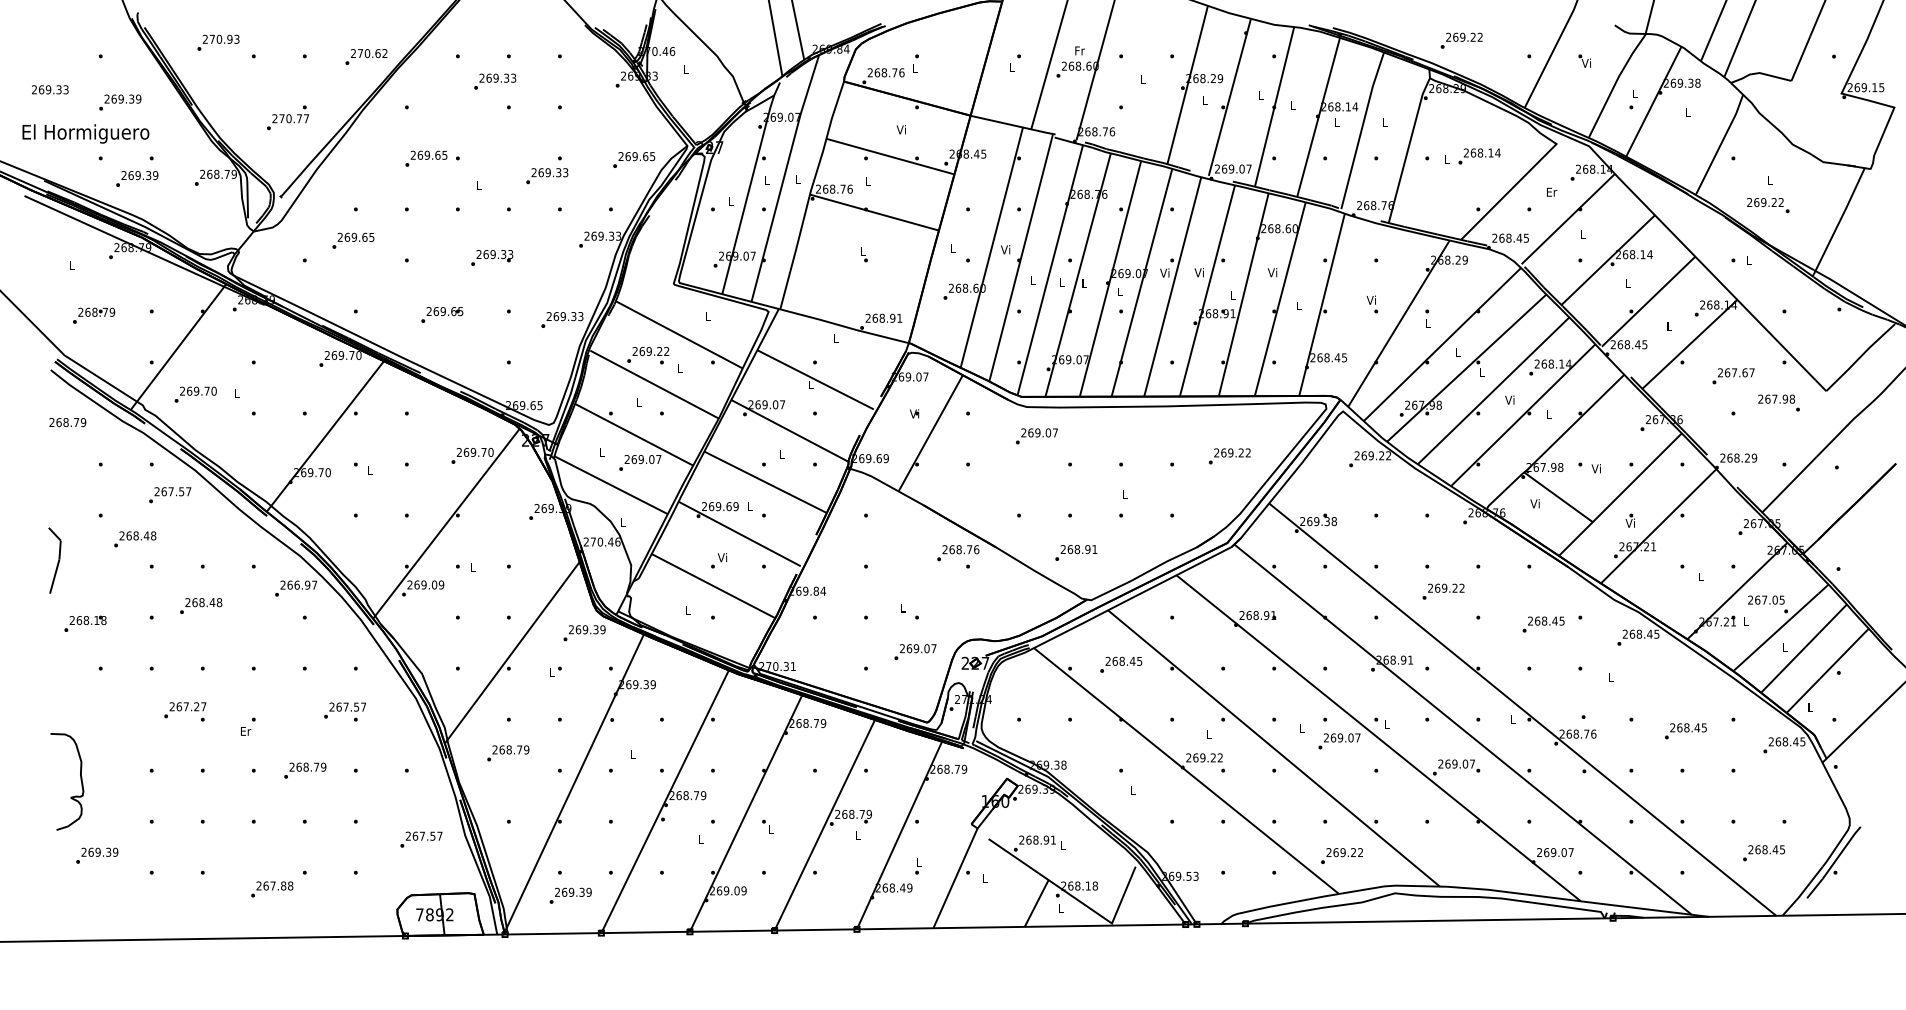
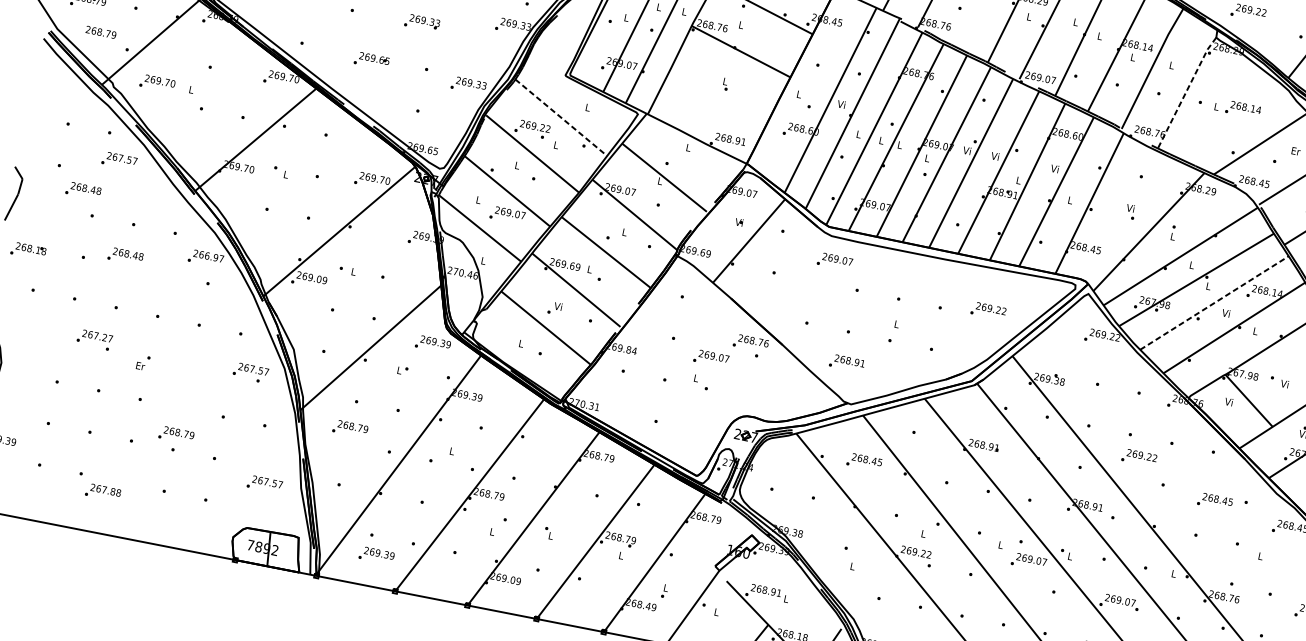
line: (1408, 149) -> (1186, 91), solid -> dashed
line: (679, 334) -> (561, 117), solid -> dashed
line: (1493, 390) -> (1214, 302), solid -> dashed
text: (67, 422) -> (100, 32), moved
text: (915, 652) -> (711, 359), moved
text: (345, 711) -> (251, 372), moved
text: (305, 770) -> (176, 435), moved
text: (272, 889) -> (103, 492), moved

